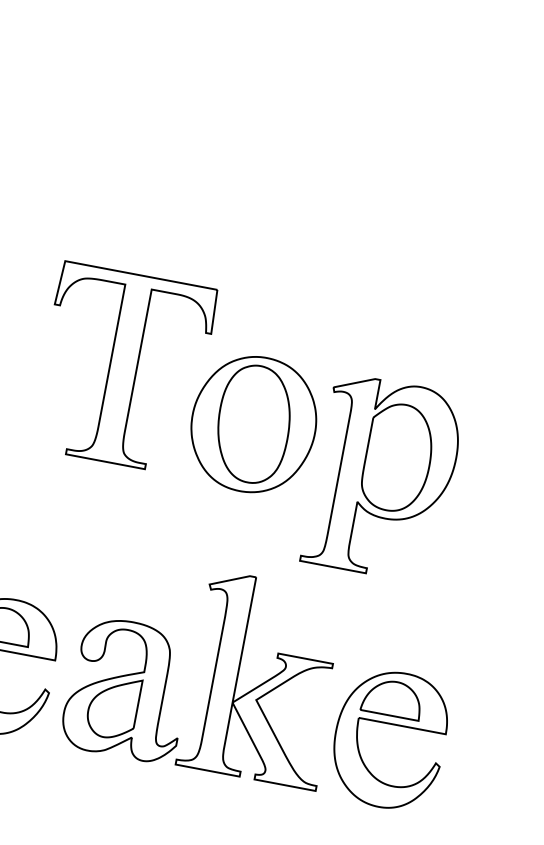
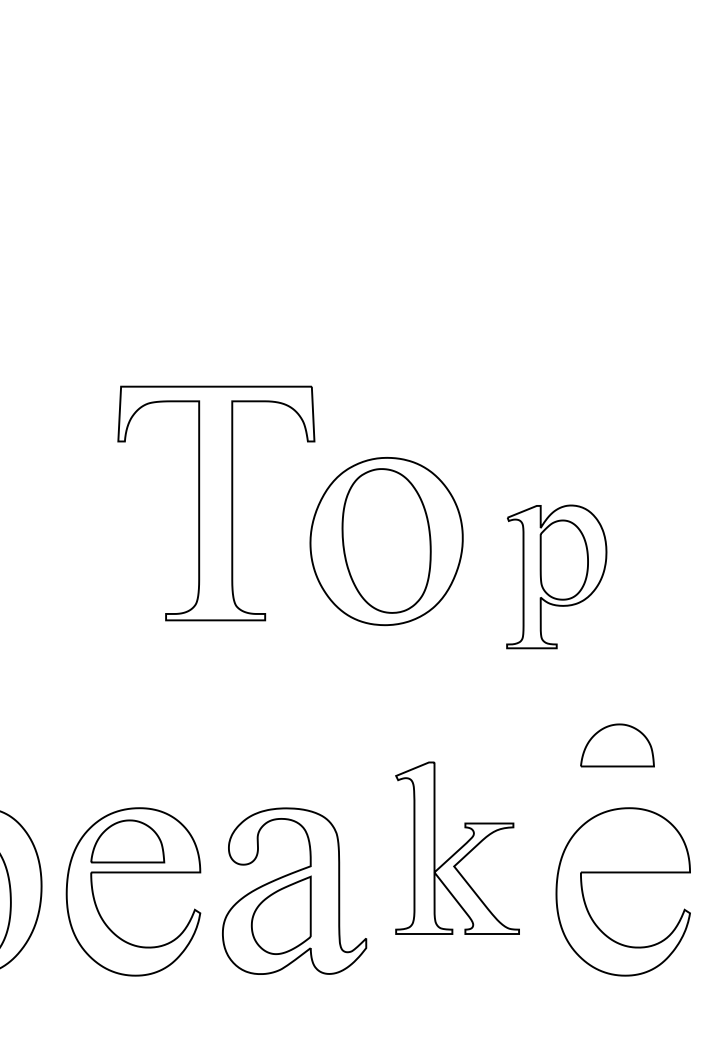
part: (383, 478) -> (556, 576), size x0.6
part: (264, 679) -> (457, 847), size x0.7
part: (392, 698) -> (617, 745), moved

